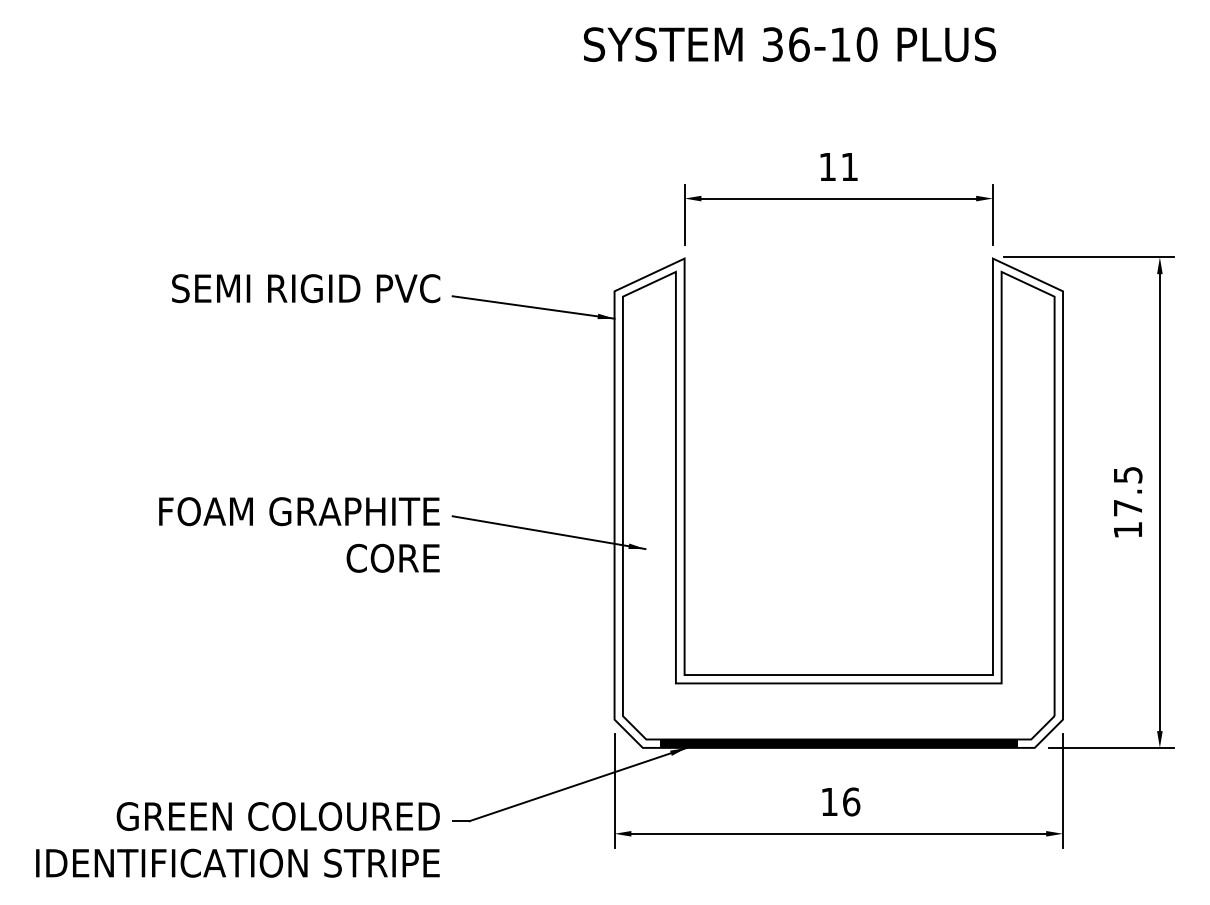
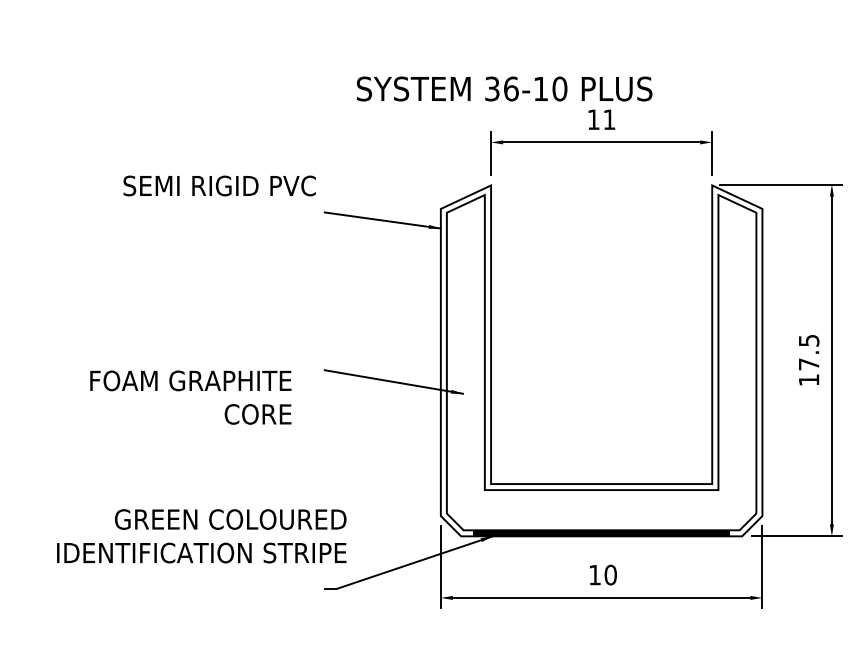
text: (789, 43) -> (504, 88), moved
text: (305, 287) -> (219, 185), moved
text: (298, 534) -> (190, 397), moved
text: (851, 801) -> (610, 574), 16 -> 10
text: (237, 840) -> (201, 536), moved

